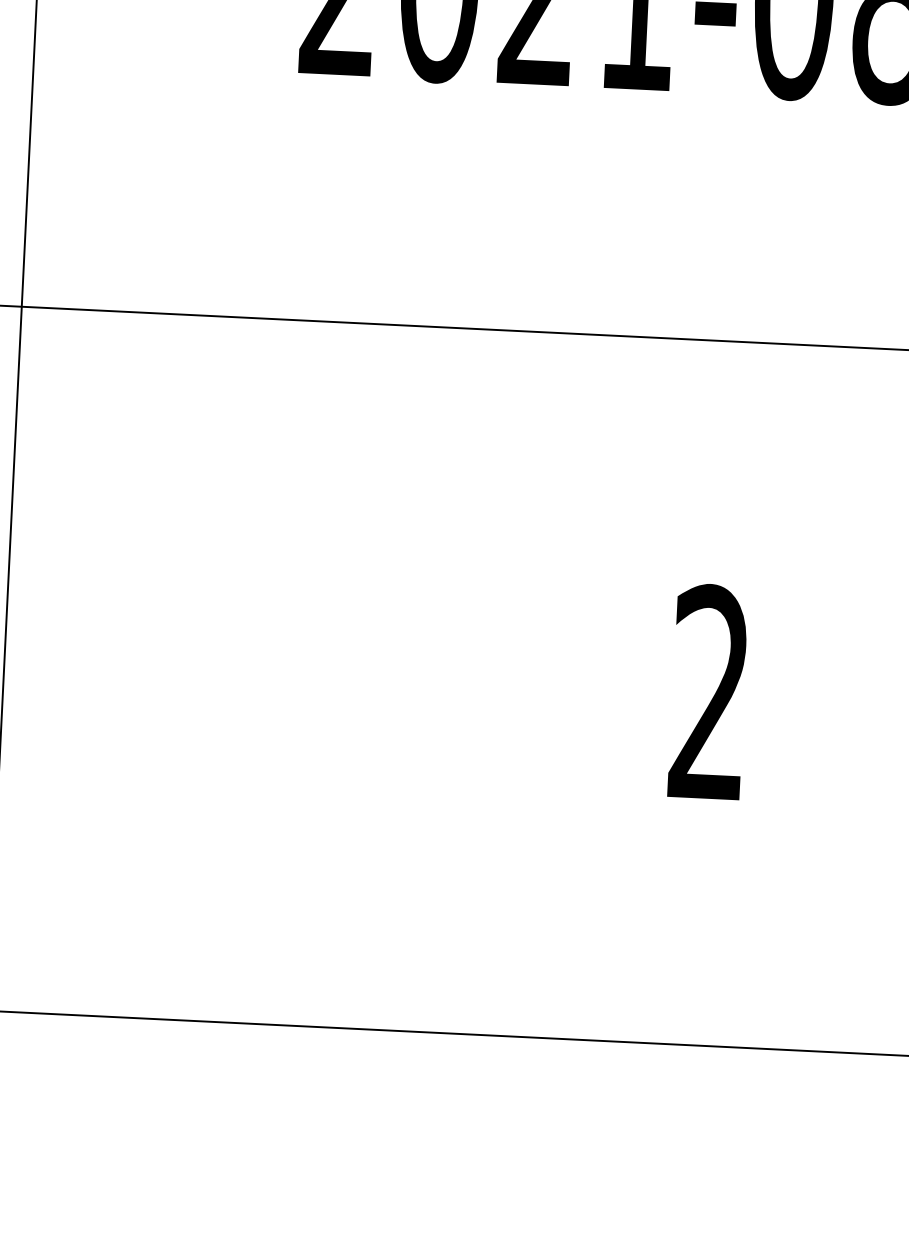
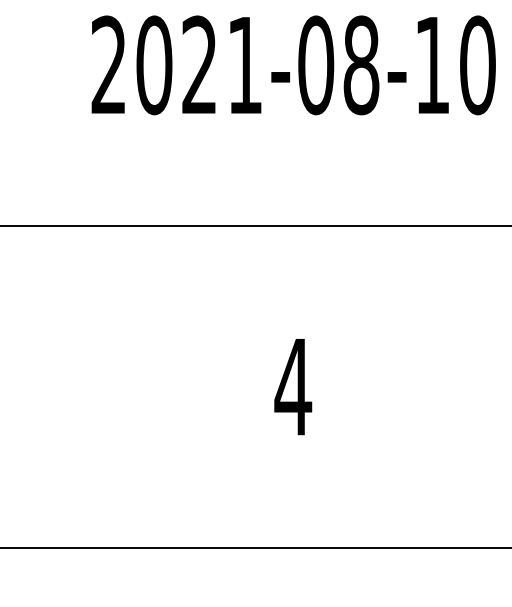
text: (710, 692) -> (293, 386), 2 -> 4

